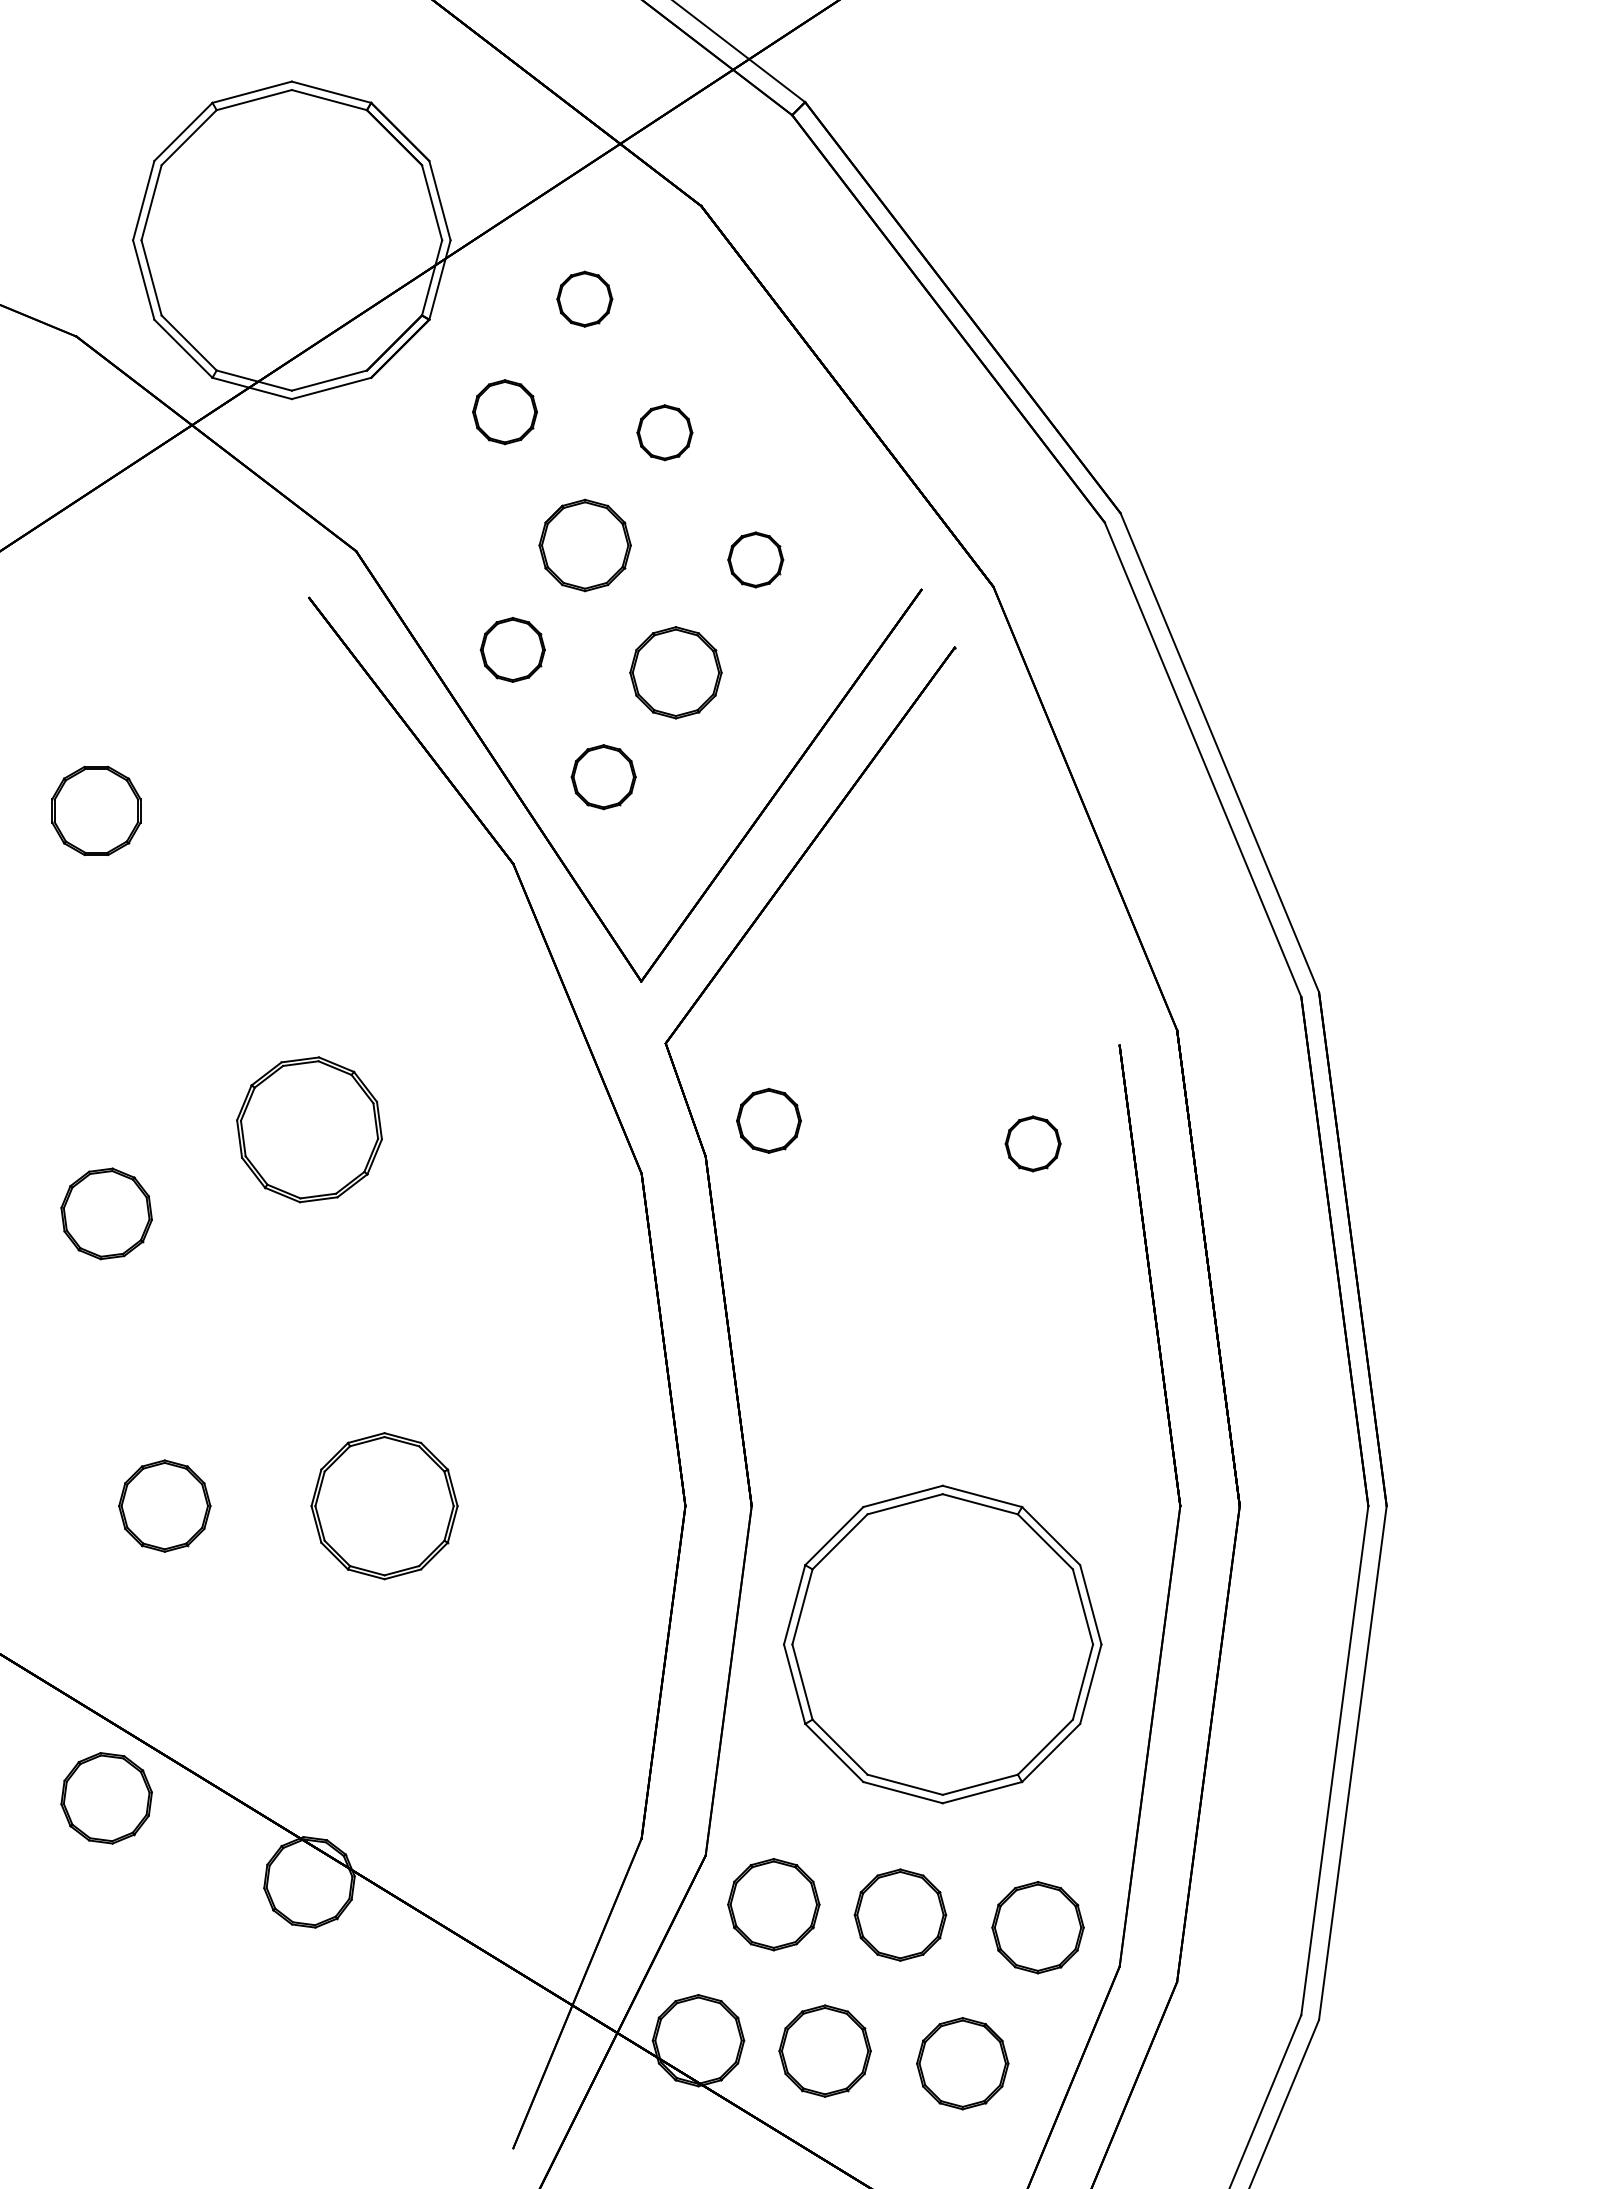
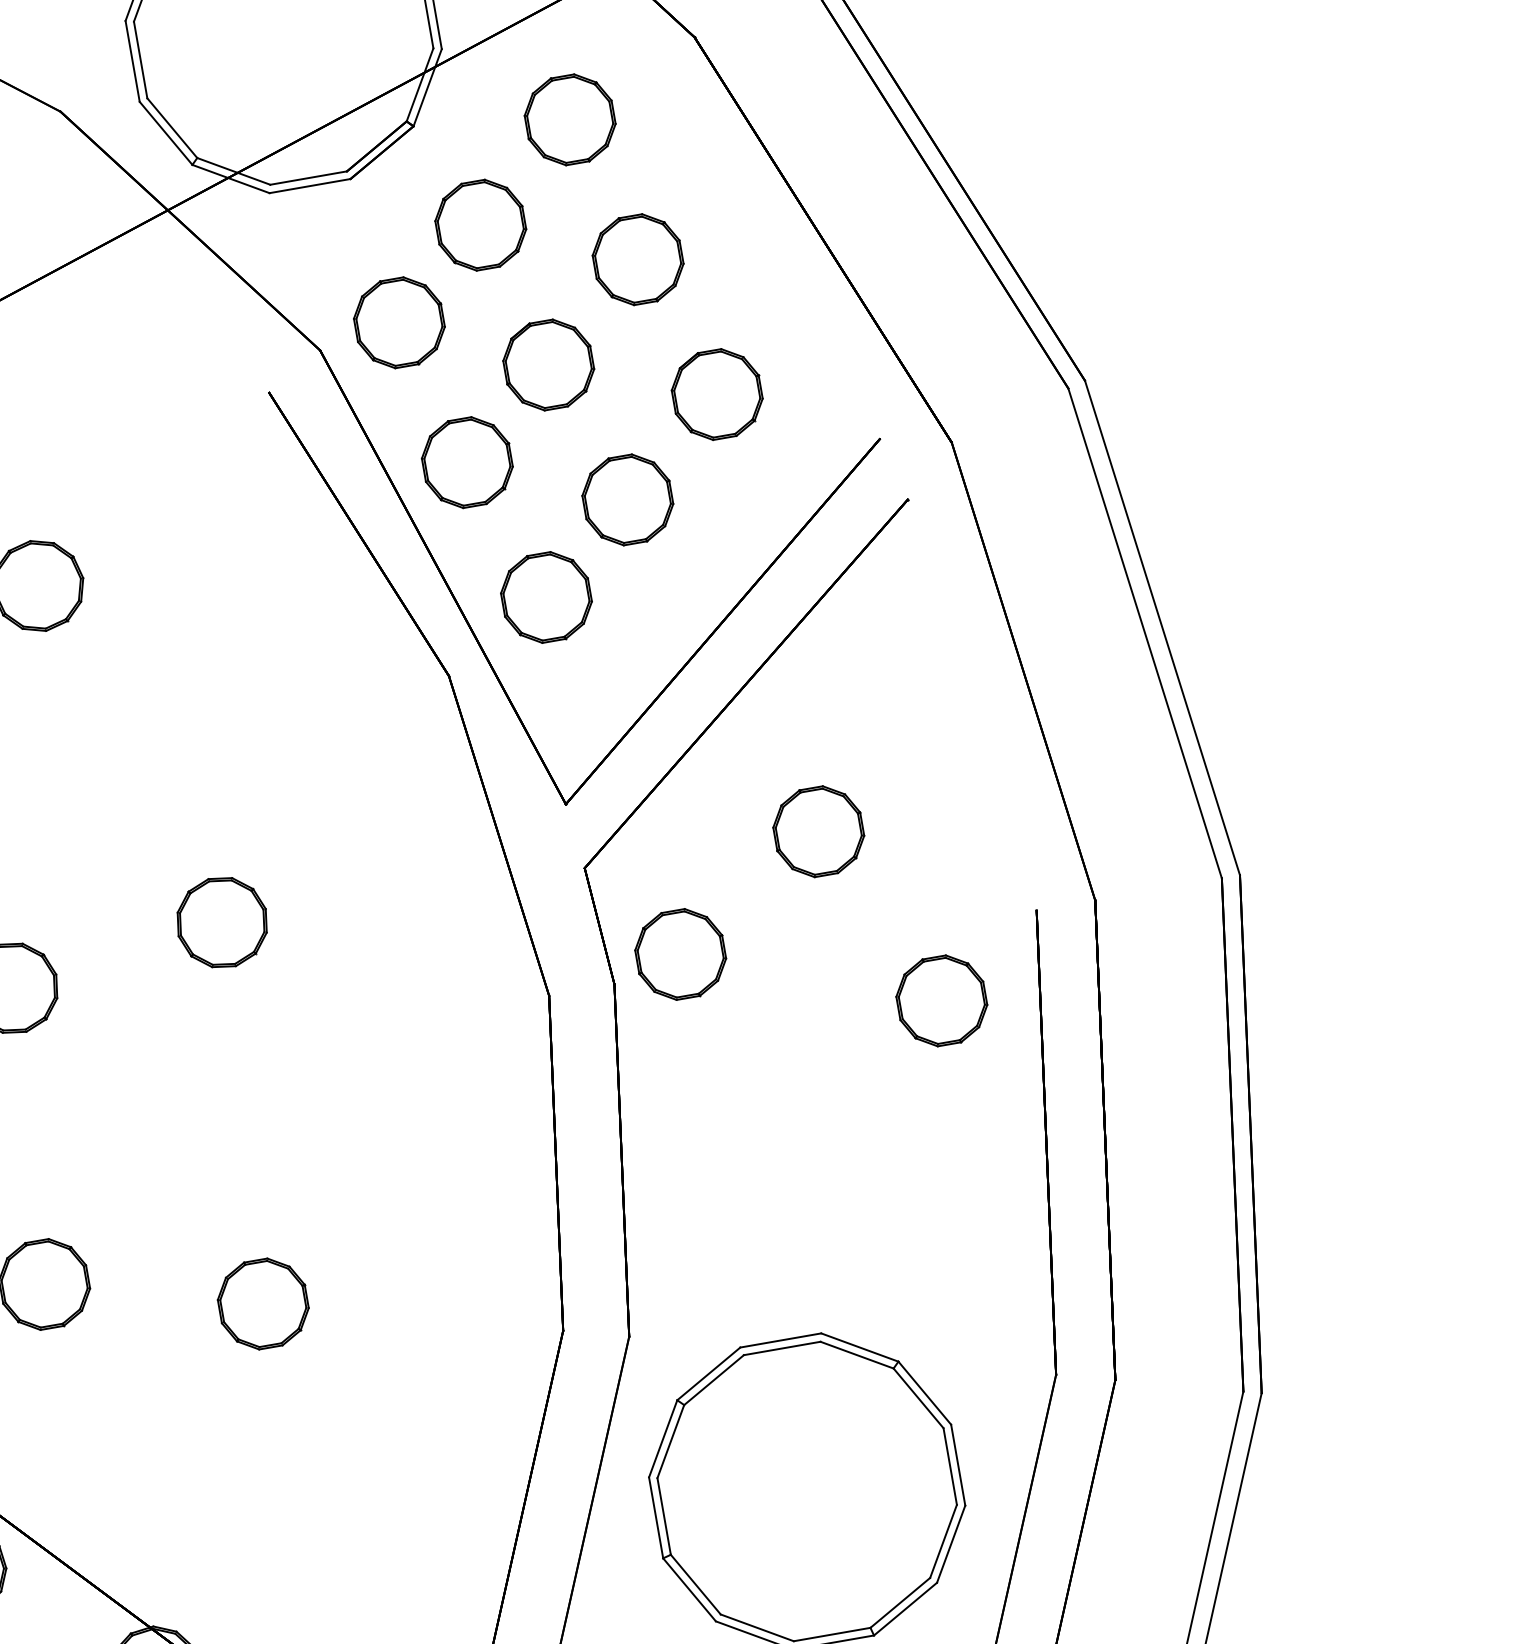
part: (584, 298) -> (570, 118), size x1.67
part: (504, 411) -> (480, 224), size x1.43
part: (664, 432) -> (637, 259), size x1.67
part: (432, 516) -> (399, 322), added
part: (755, 559) -> (717, 394), size x1.67
part: (512, 649) -> (467, 462), size x1.43
part: (603, 776) -> (546, 596), size x1.43
part: (895, 985) -> (818, 830), added
part: (768, 1120) -> (680, 954), size x1.43
part: (309, 1129) -> (222, 922), size x0.62
part: (1032, 1143) -> (941, 1000), size x1.67
part: (383, 1505) -> (262, 1303), size x0.62

